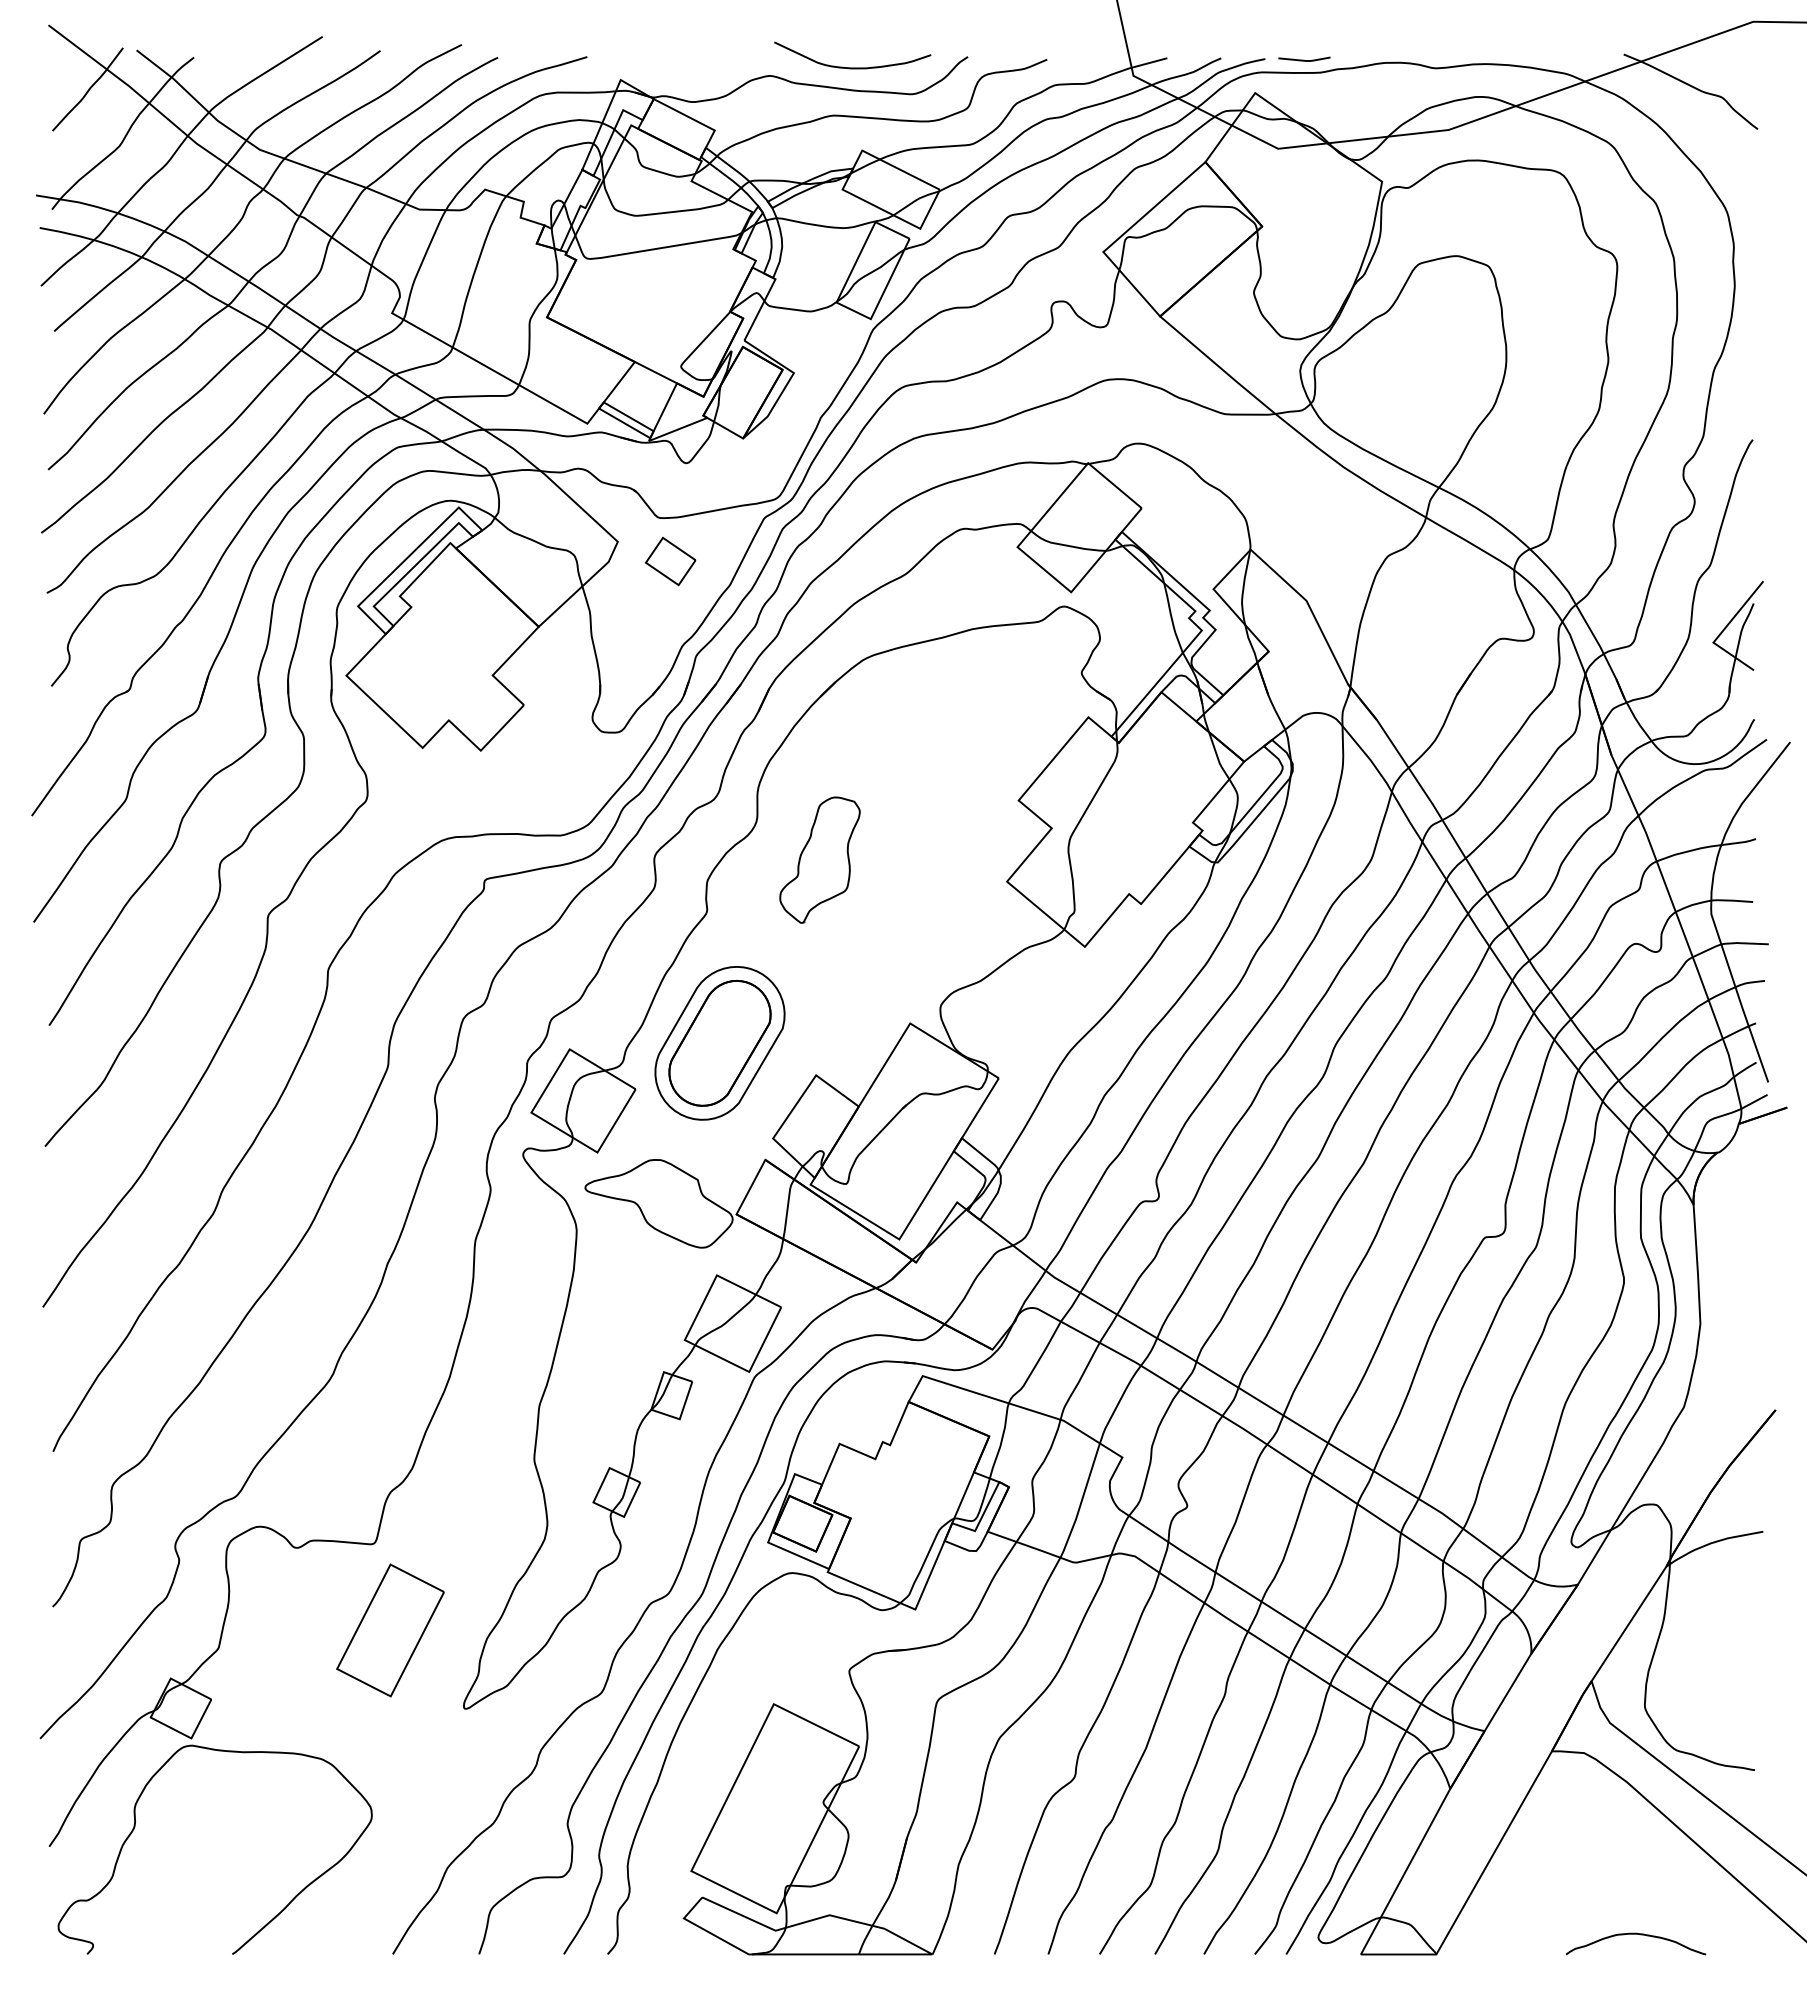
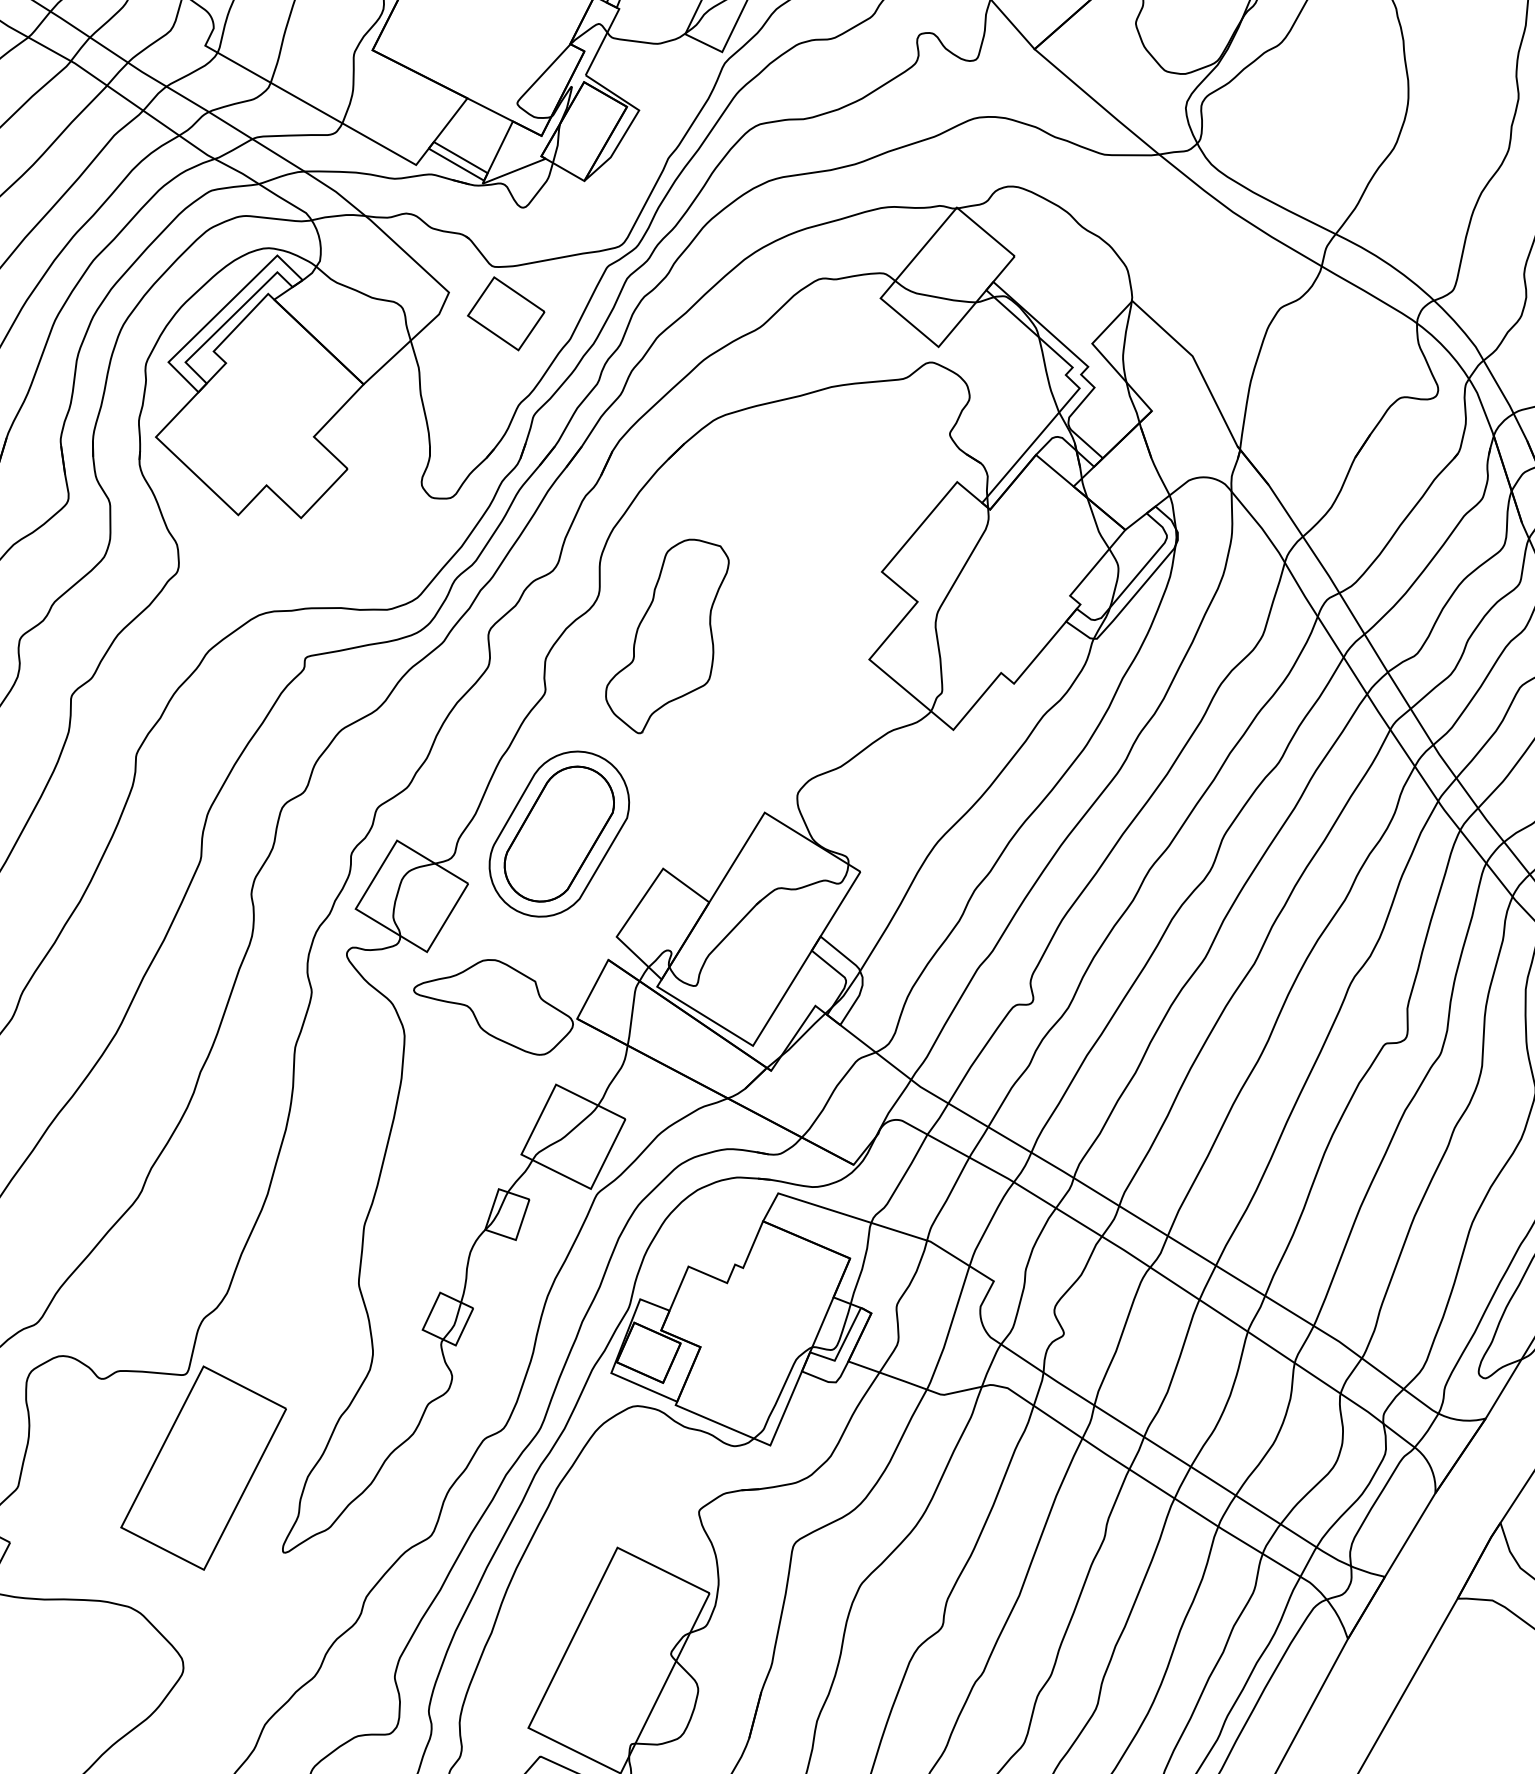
part: (670, 561) -> (505, 313), size x1.43
part: (819, 859) -> (666, 635), size x1.43
part: (390, 1630) -> (203, 1468), size x1.43

